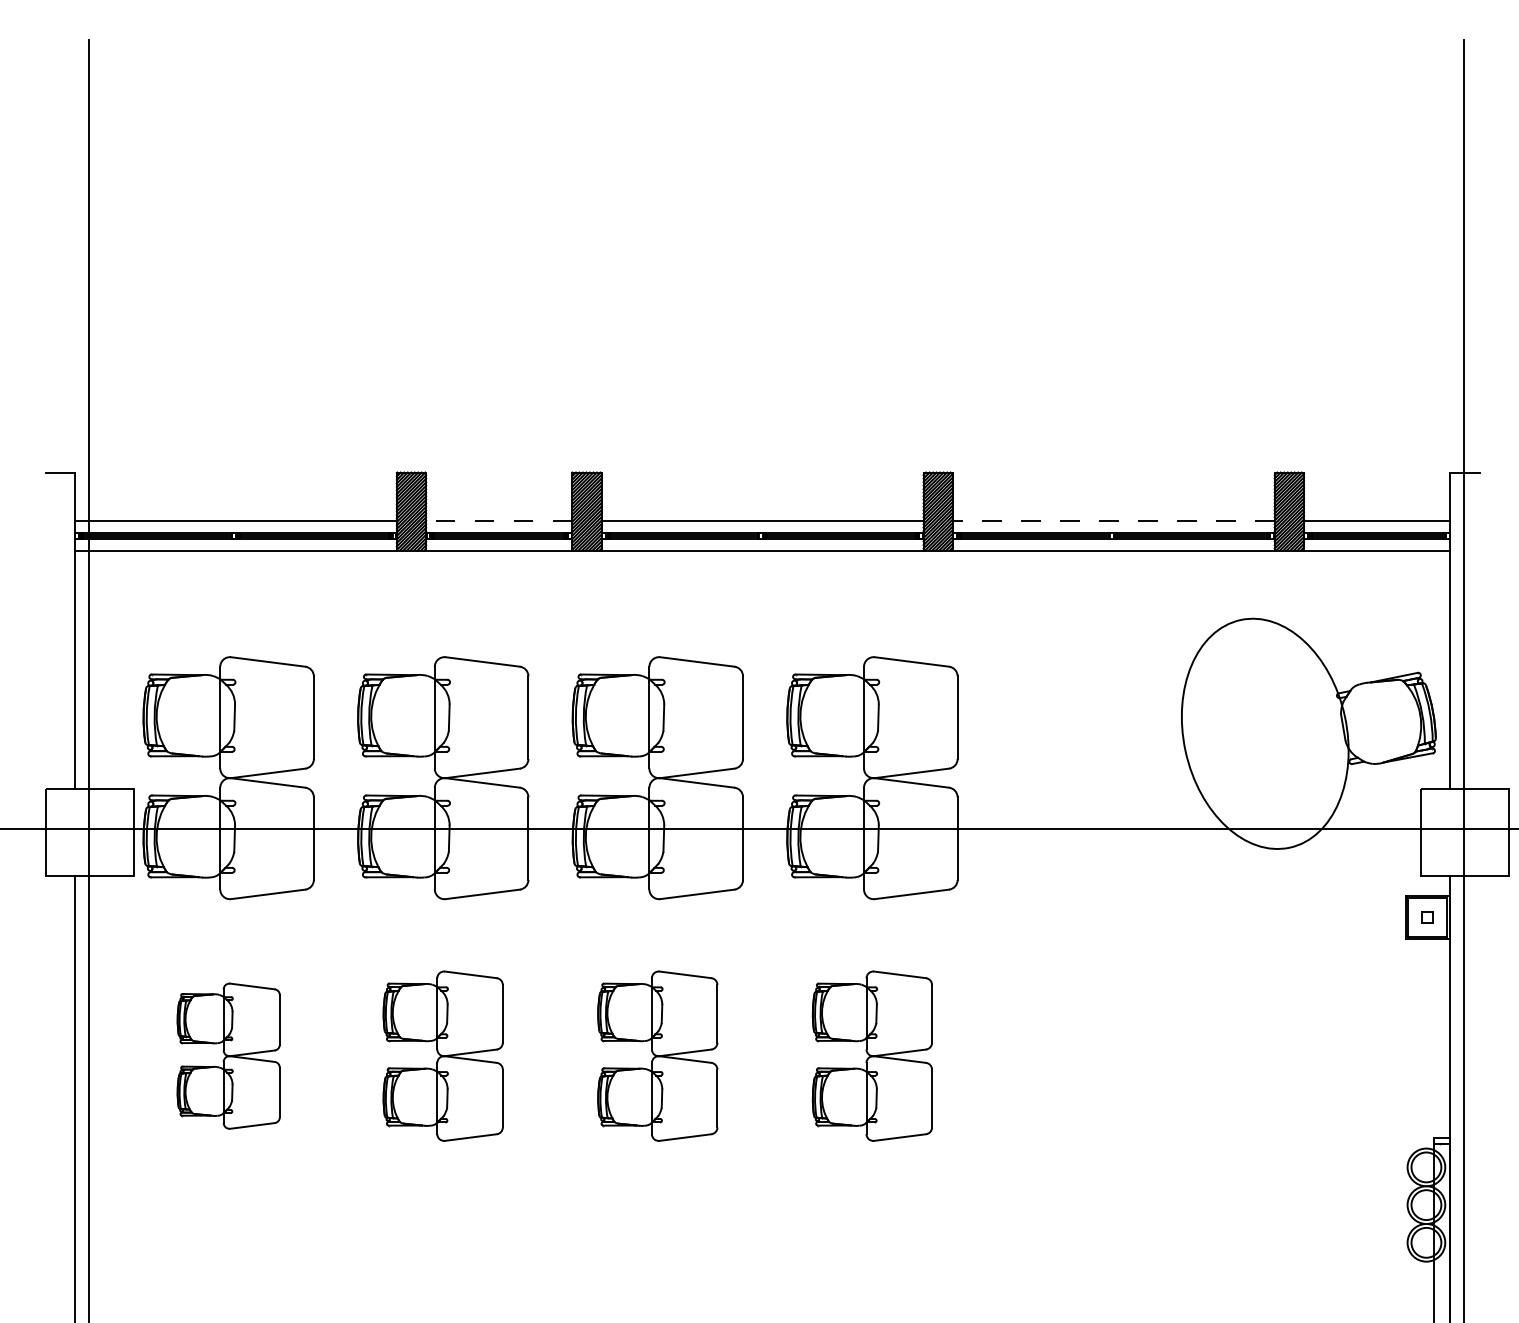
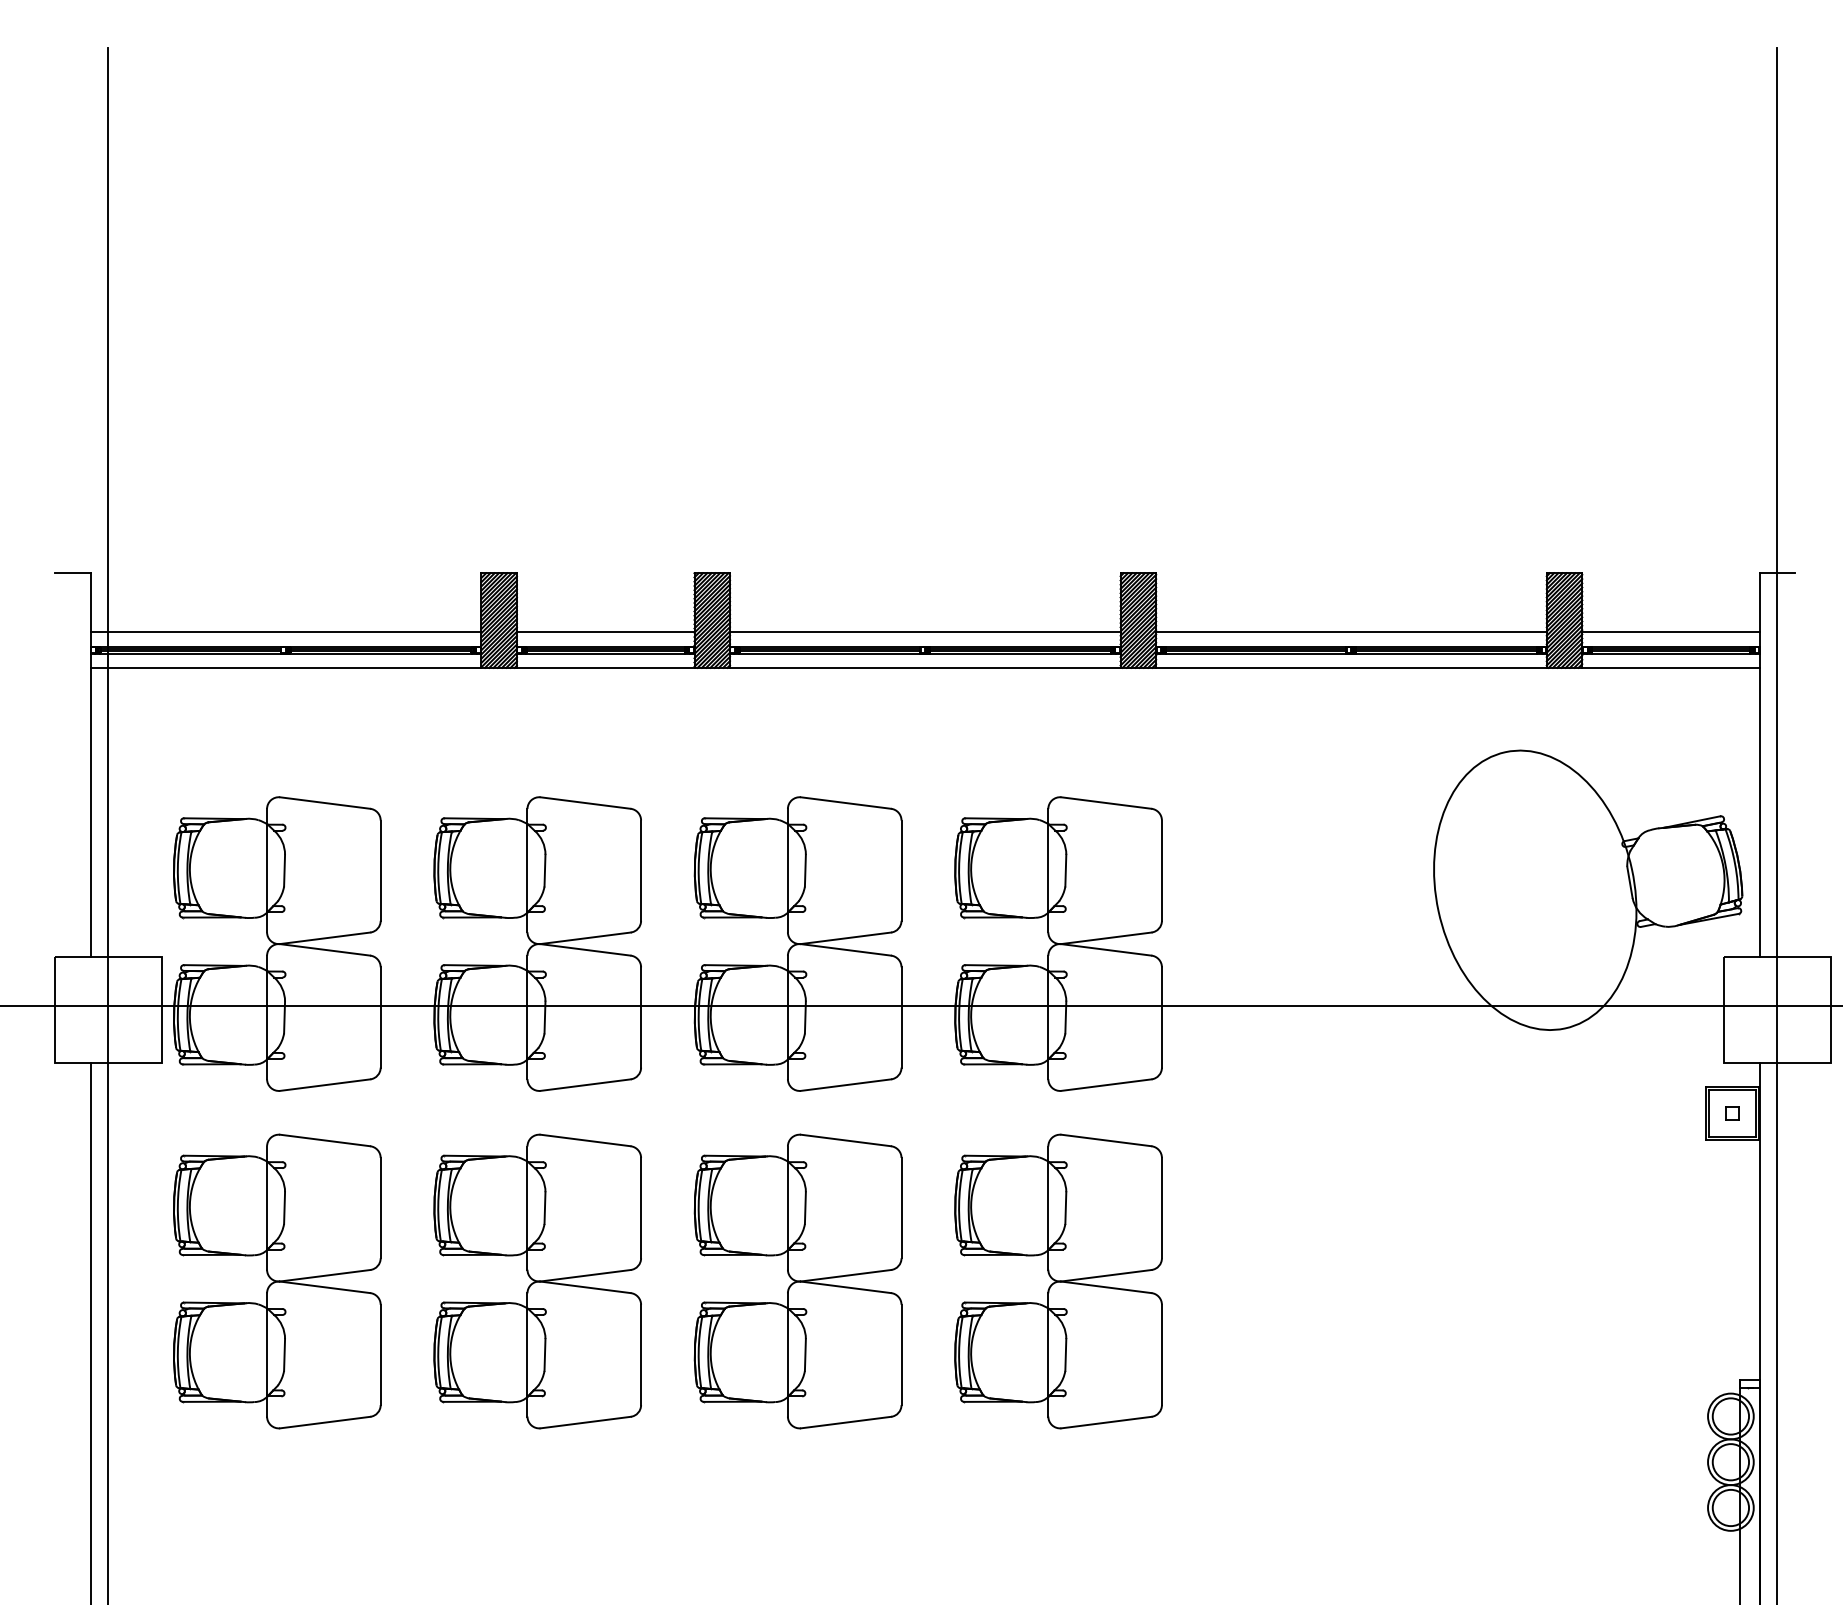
line: (499, 521) -> (605, 632), dashed -> solid
line: (1112, 521) -> (1350, 632), dashed -> solid
part: (228, 1056) -> (277, 1281), size x1.67
part: (443, 1056) -> (537, 1281), size x1.43
part: (657, 1056) -> (797, 1281), size x1.43
part: (872, 1056) -> (1058, 1281), size x1.43

